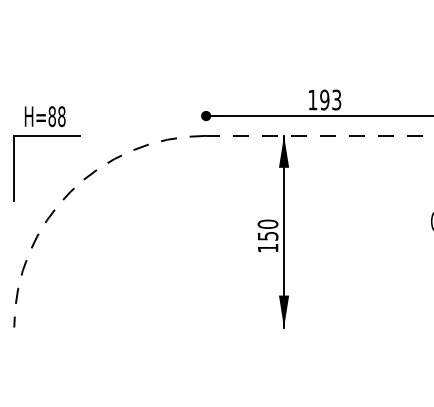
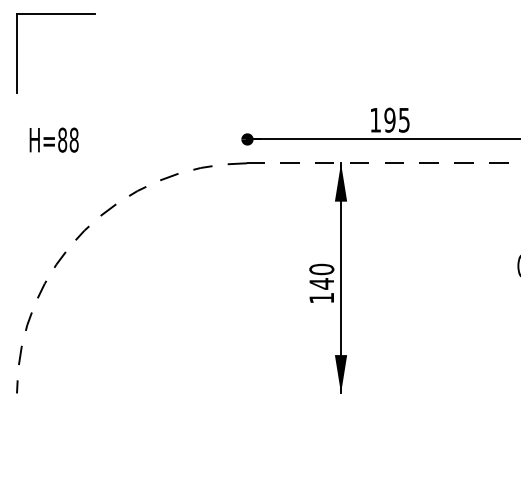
text: (336, 99) -> (404, 119), 193 -> 195
part: (46, 136) -> (55, 15), moved
text: (268, 236) -> (322, 284), 150 -> 140

